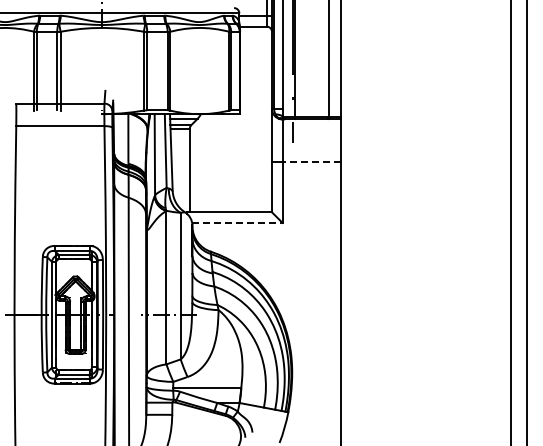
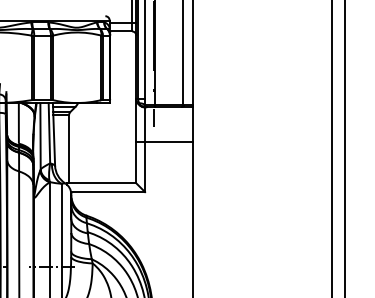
line: (311, 161) -> (168, 141), dashed -> solid
line: (237, 222) -> (108, 191), dashed -> solid

